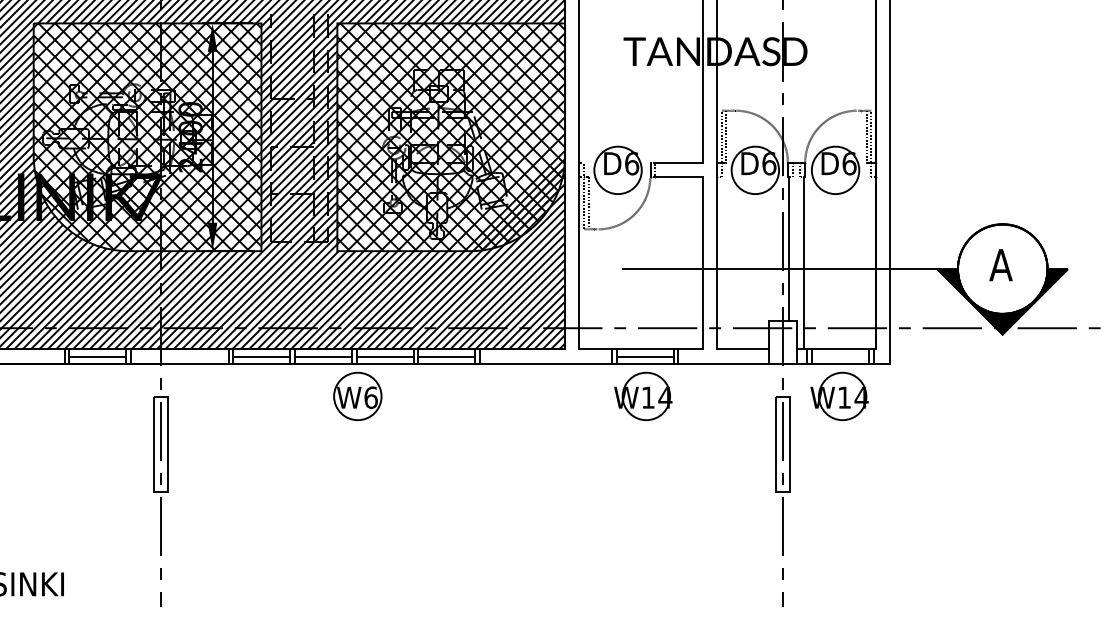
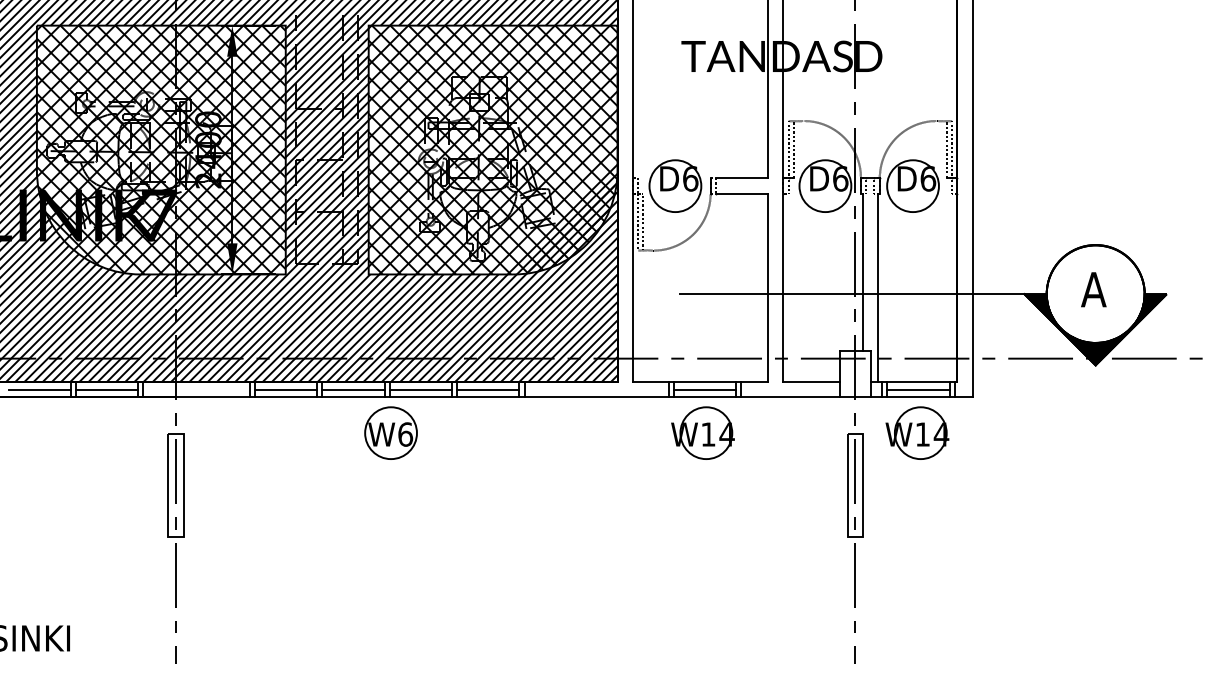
line: (35, 356) -> (38, 389), added
line: (840, 356) -> (918, 389), added

